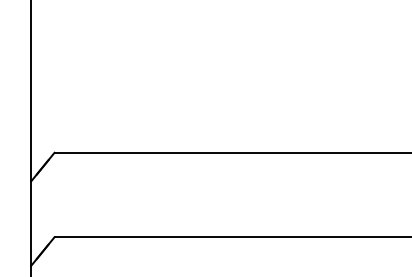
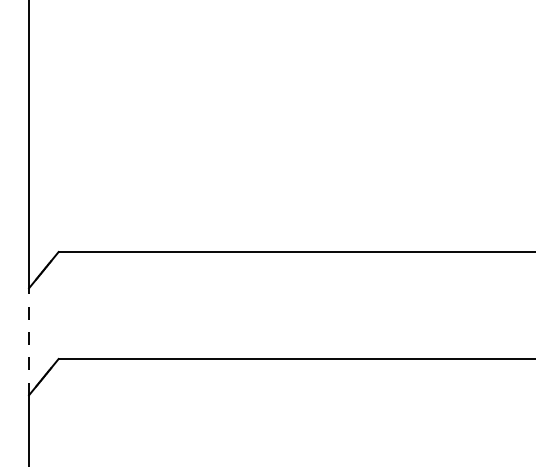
line: (31, 223) -> (29, 341), solid -> dashed

